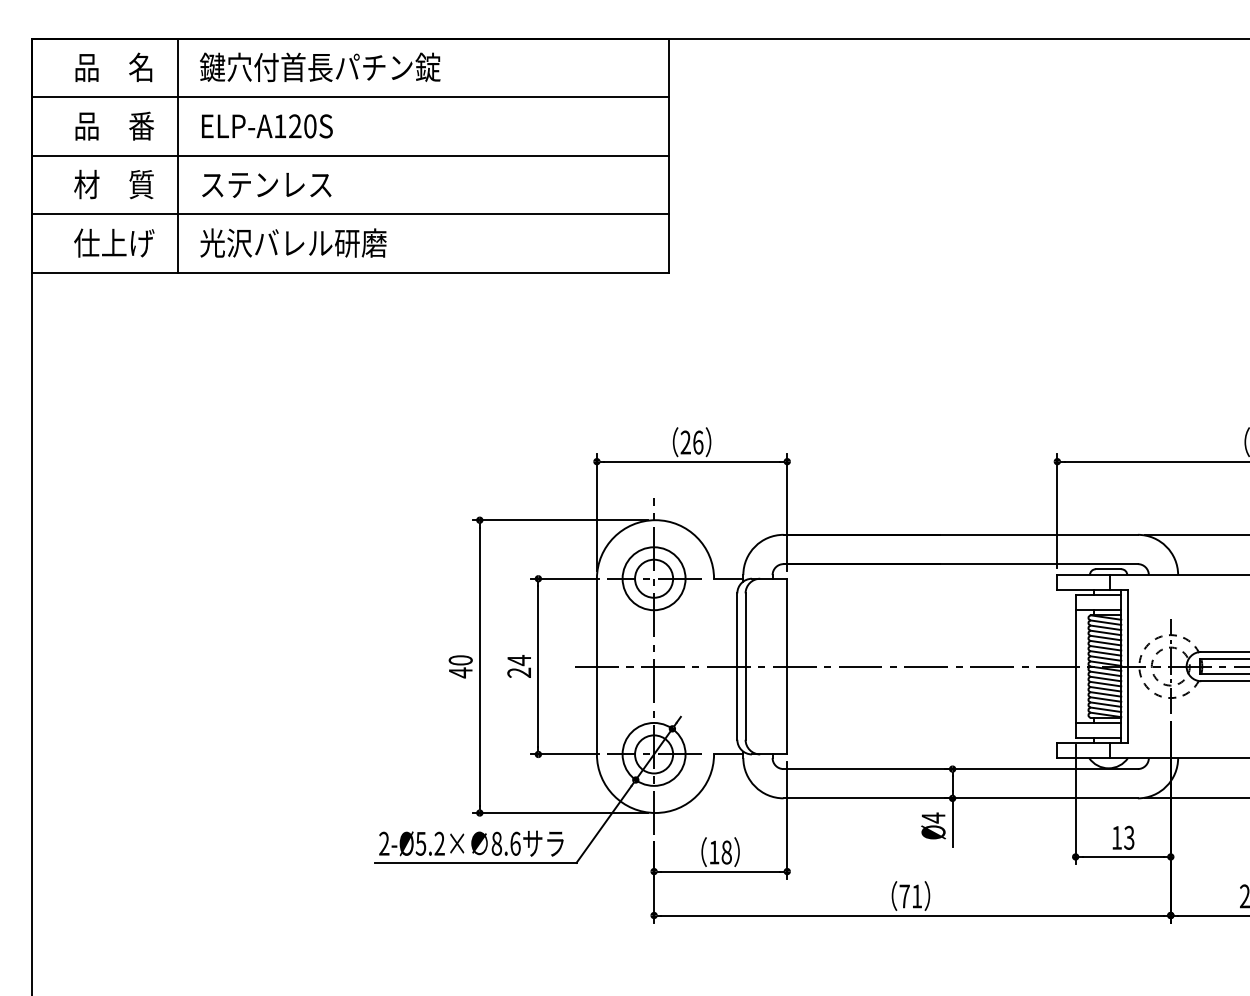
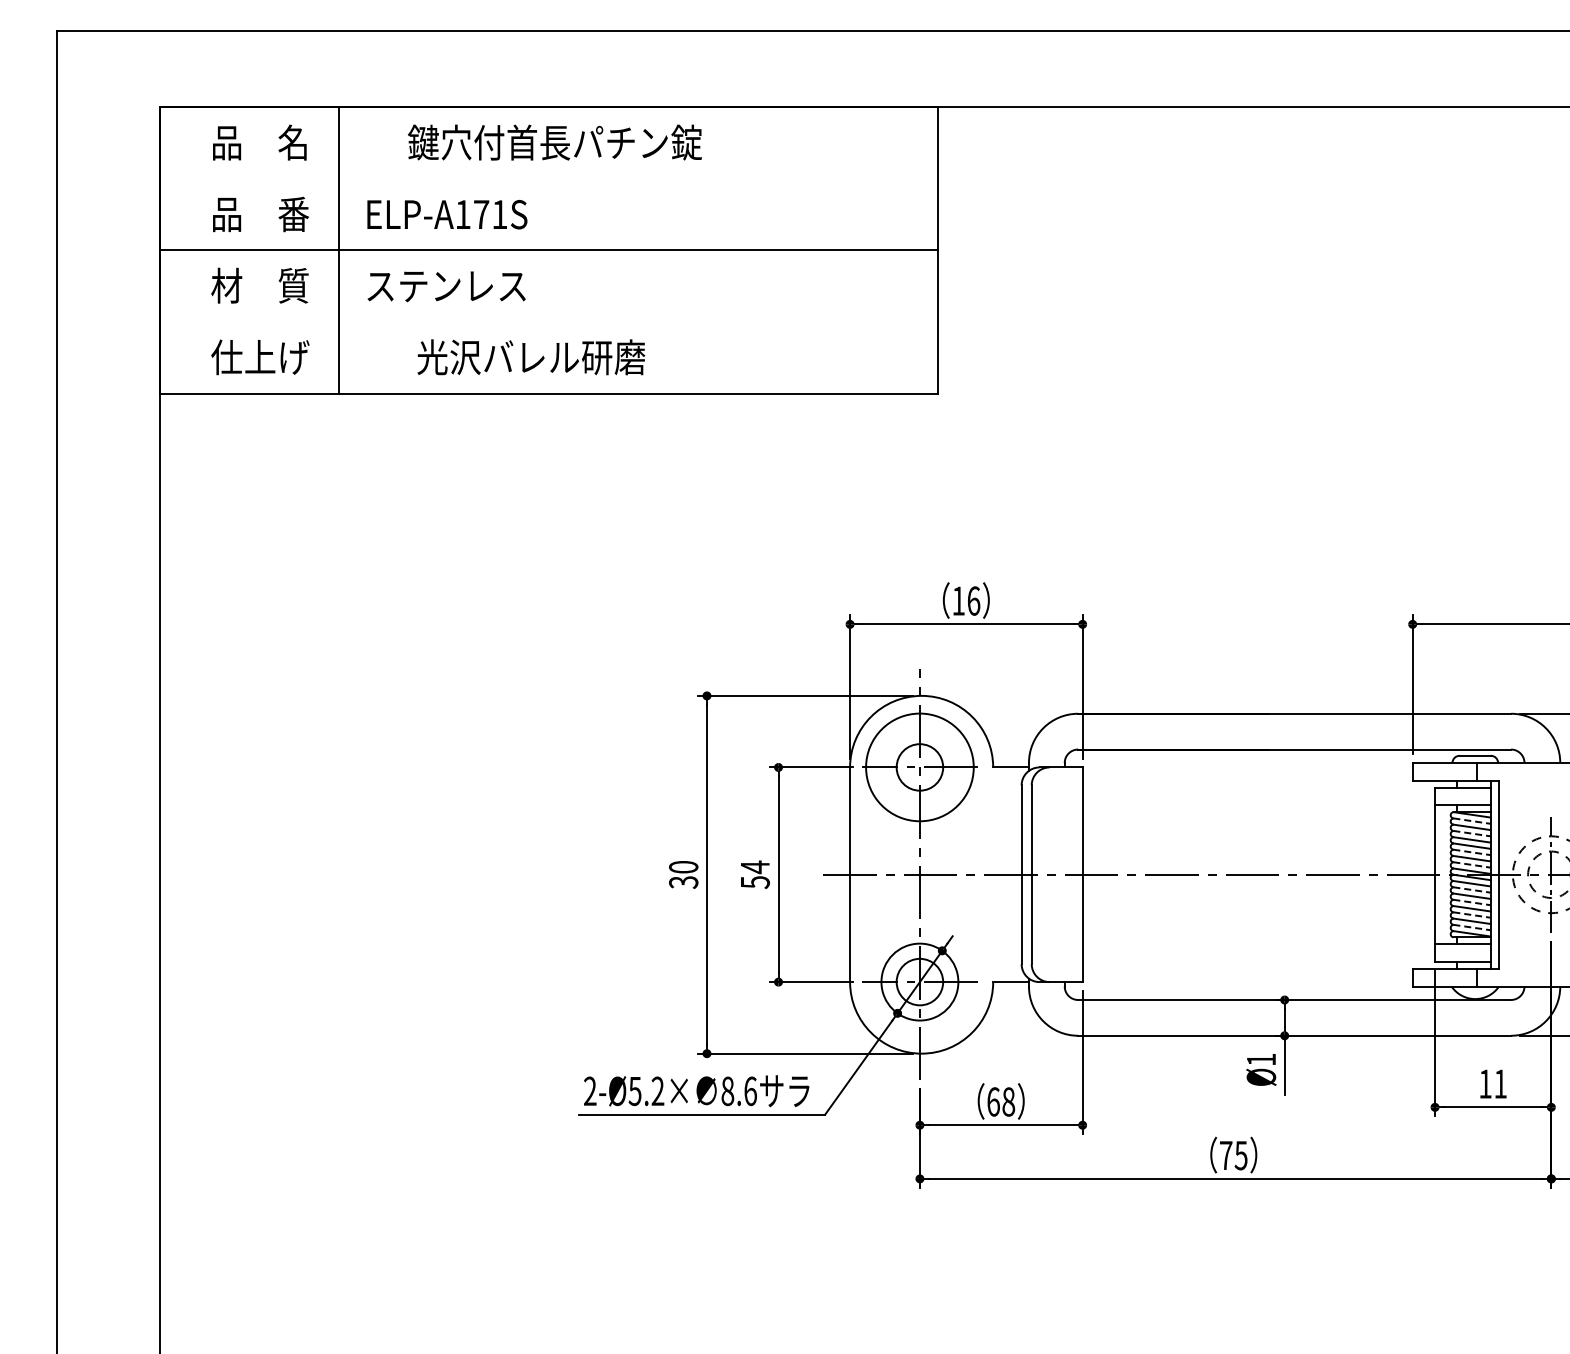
text: (319, 67) -> (554, 142), moved
line: (350, 96) -> (548, 178), removed
text: (302, 126) -> (490, 214), ELP-A120S -> ELP-A171S
line: (350, 214) -> (548, 322), removed
text: (293, 243) -> (531, 357), moved
text: (685, 442) -> (958, 600), 26 -> 16
circle: (653, 577) -> (919, 766), size x1.4
line: (1106, 623) -> (1472, 821), solid -> dashed
line: (1106, 632) -> (1472, 833), solid -> dashed
line: (1106, 648) -> (1472, 852), solid -> dashed
line: (1106, 658) -> (1472, 864), solid -> dashed
text: (460, 672) -> (683, 882), 40 -> 30
text: (518, 672) -> (754, 882), 24 -> 54
line: (1106, 678) -> (1472, 889), solid -> dashed
line: (1106, 689) -> (1472, 902), solid -> dashed
line: (1106, 699) -> (1472, 915), solid -> dashed
line: (1106, 709) -> (1472, 927), solid -> dashed
text: (933, 817) -> (1261, 1059), Ø4 -> Ø1
text: (1129, 837) -> (1500, 1083), 13 -> 11
text: (714, 852) -> (993, 1101), 18 -> 68
text: (916, 896) -> (1240, 1155), 71 -> 75

